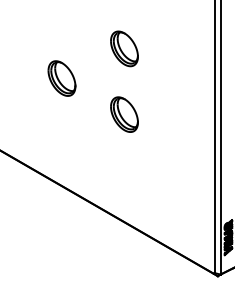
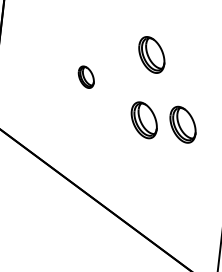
part: (61, 78) -> (85, 77), size x0.6
part: (163, 114) -> (183, 124), added

